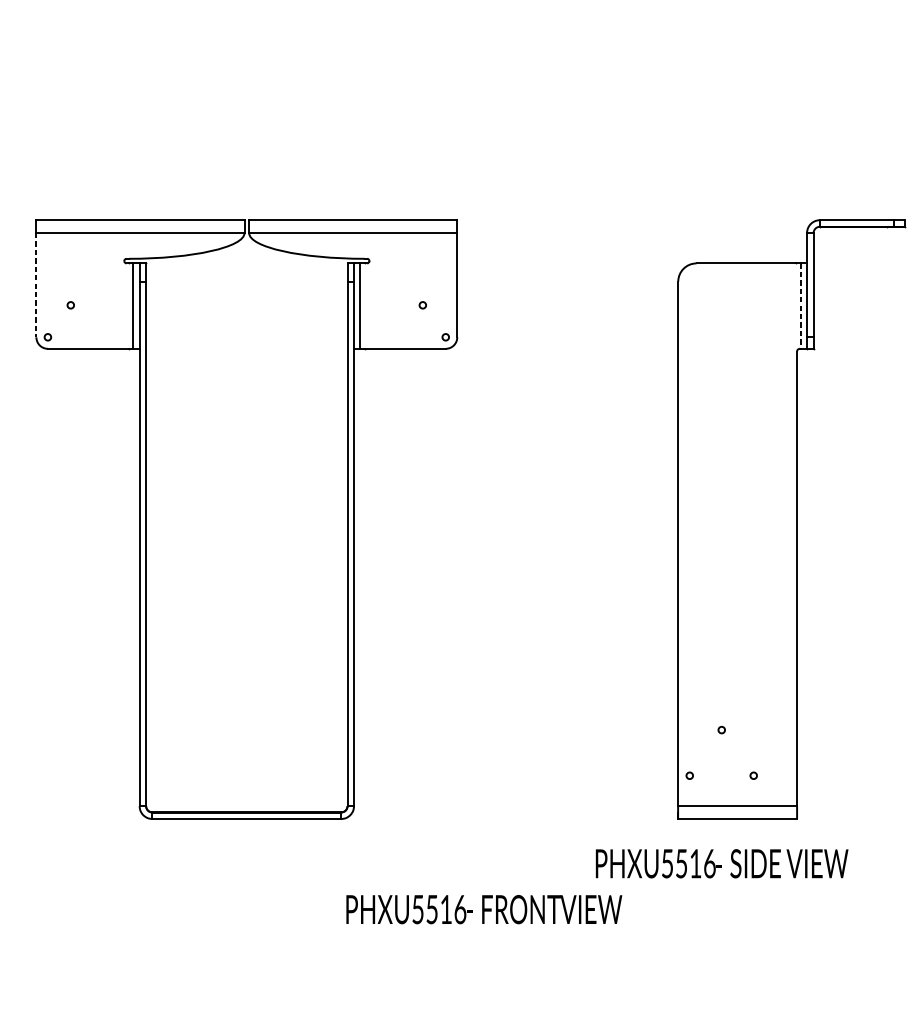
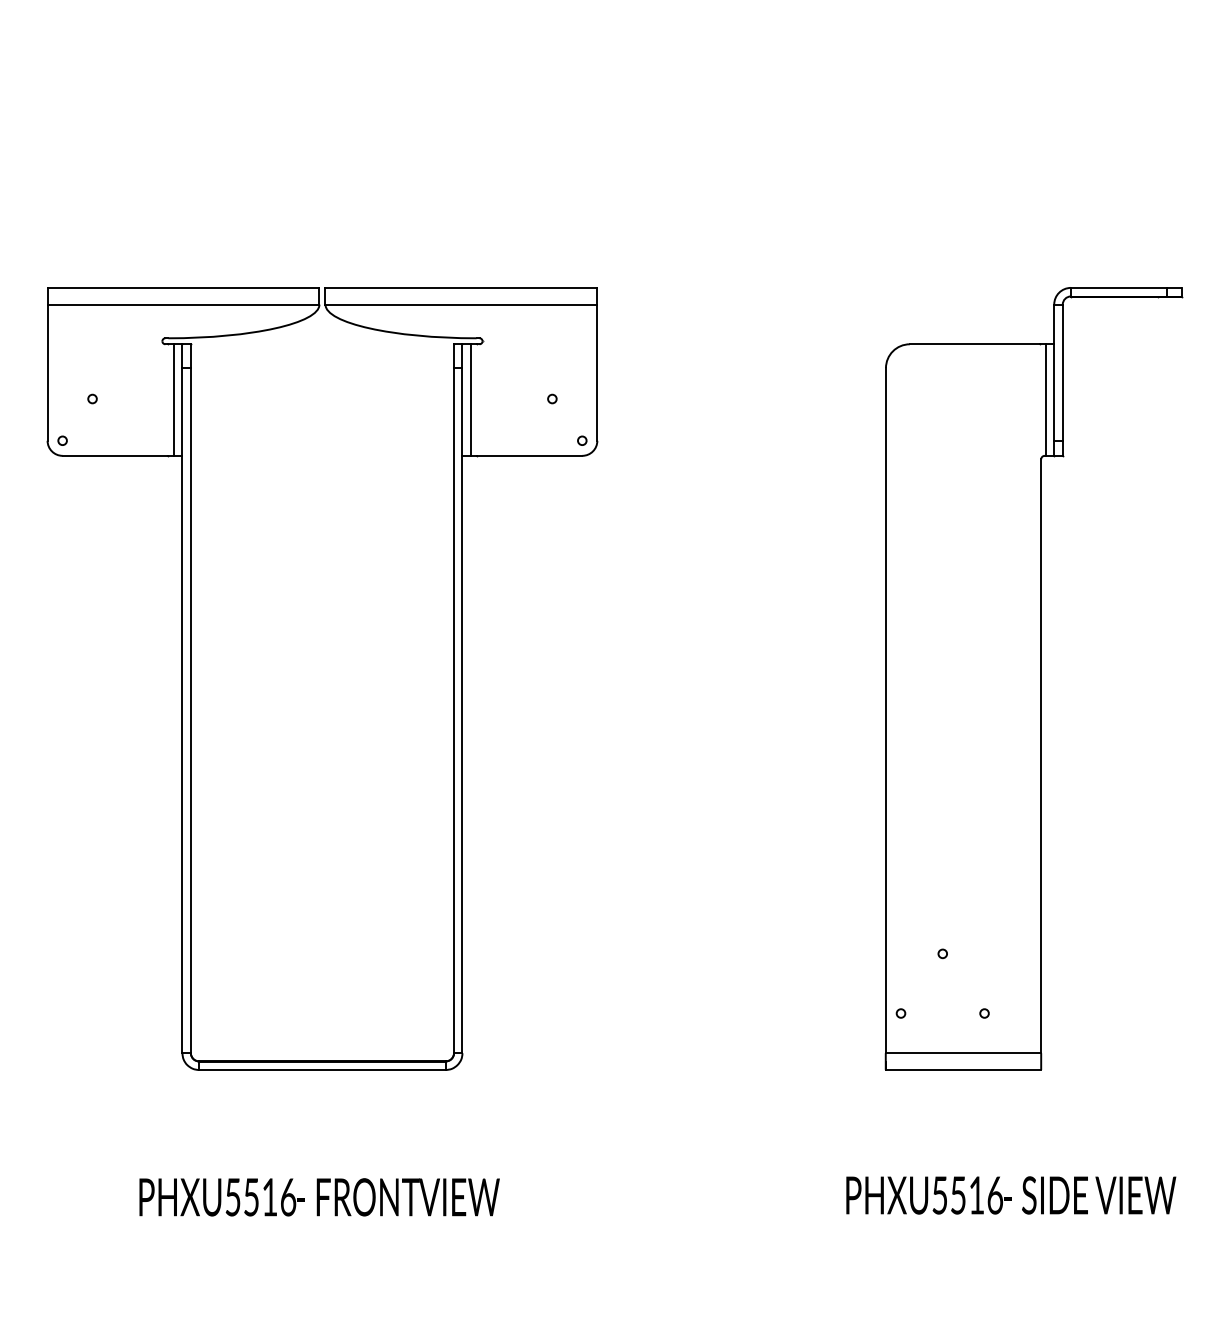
line: (36, 285) -> (47, 373), dashed -> solid
line: (801, 306) -> (1046, 400), dashed -> solid
text: (722, 863) -> (1011, 1195), moved
text: (484, 909) -> (319, 1197), moved

